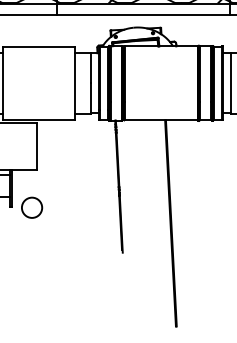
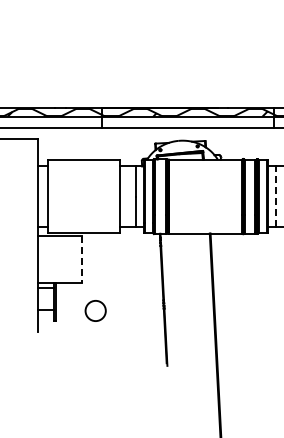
line: (230, 83) -> (275, 196), solid -> dashed
line: (36, 147) -> (81, 260), solid -> dashed
circle: (31, 207) -> (95, 310), moved

